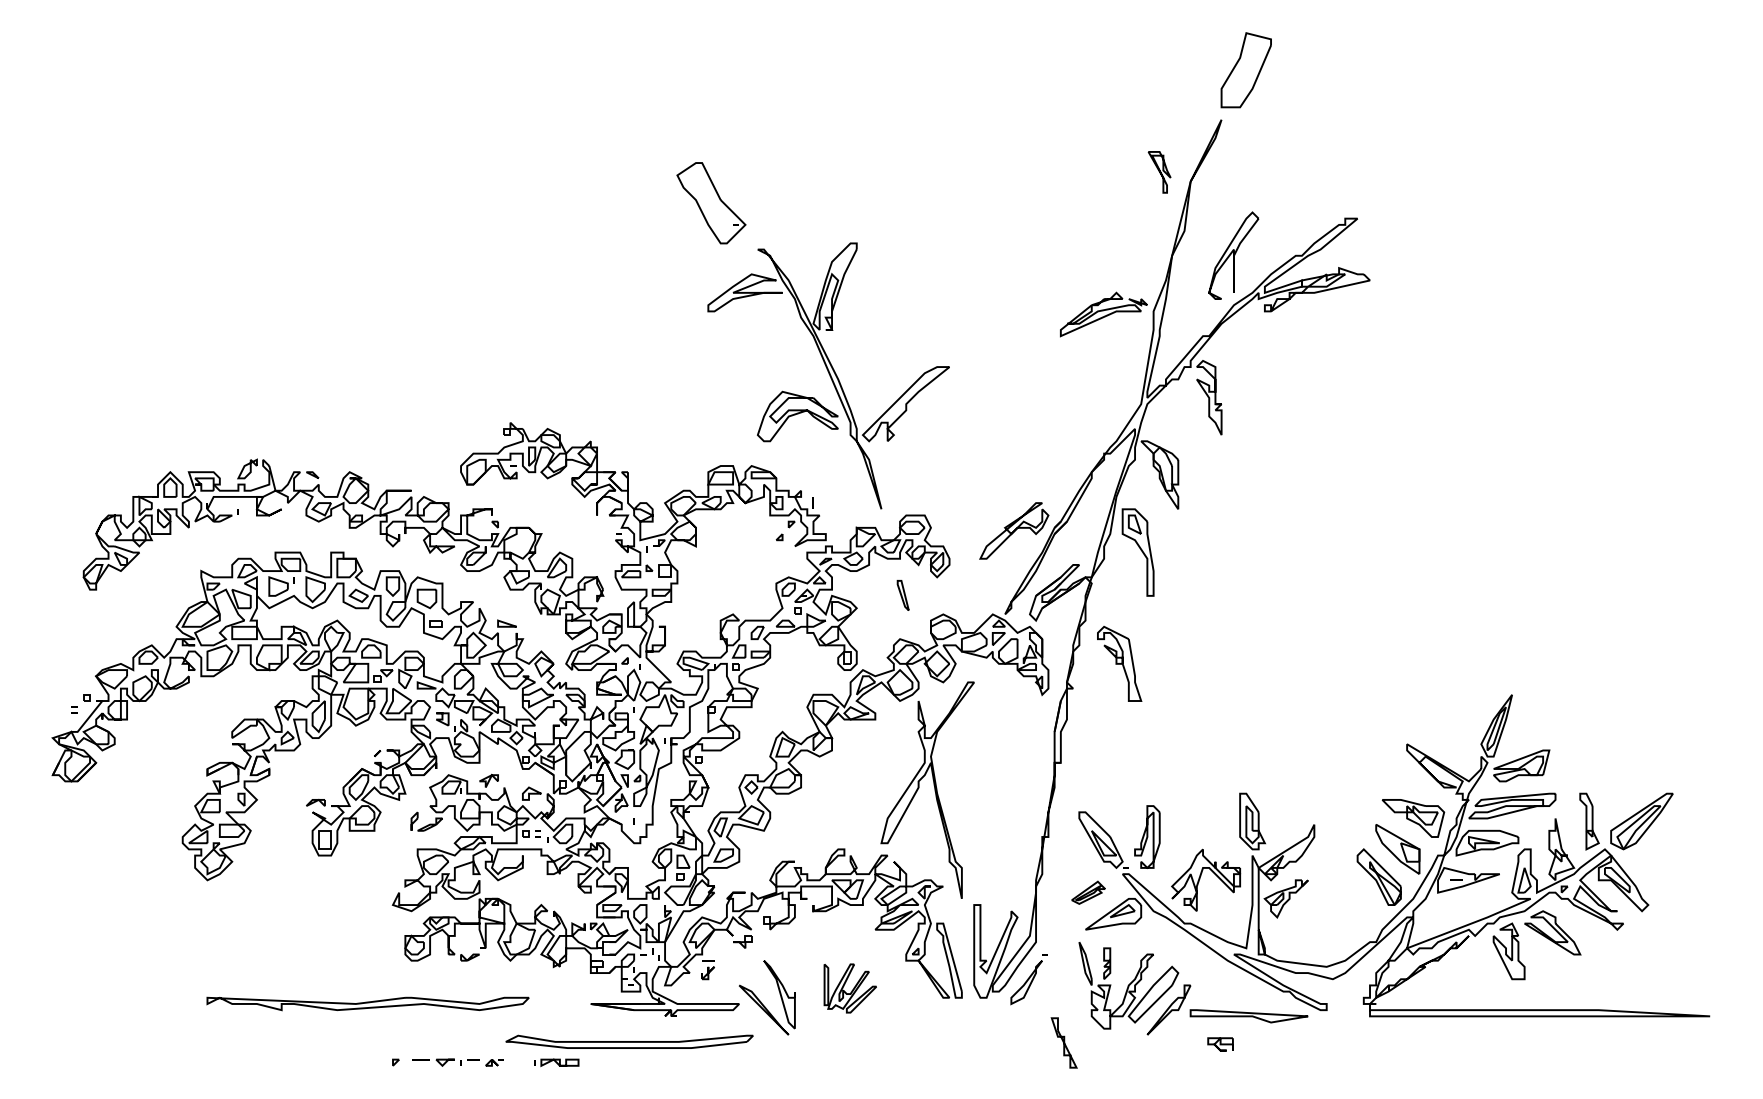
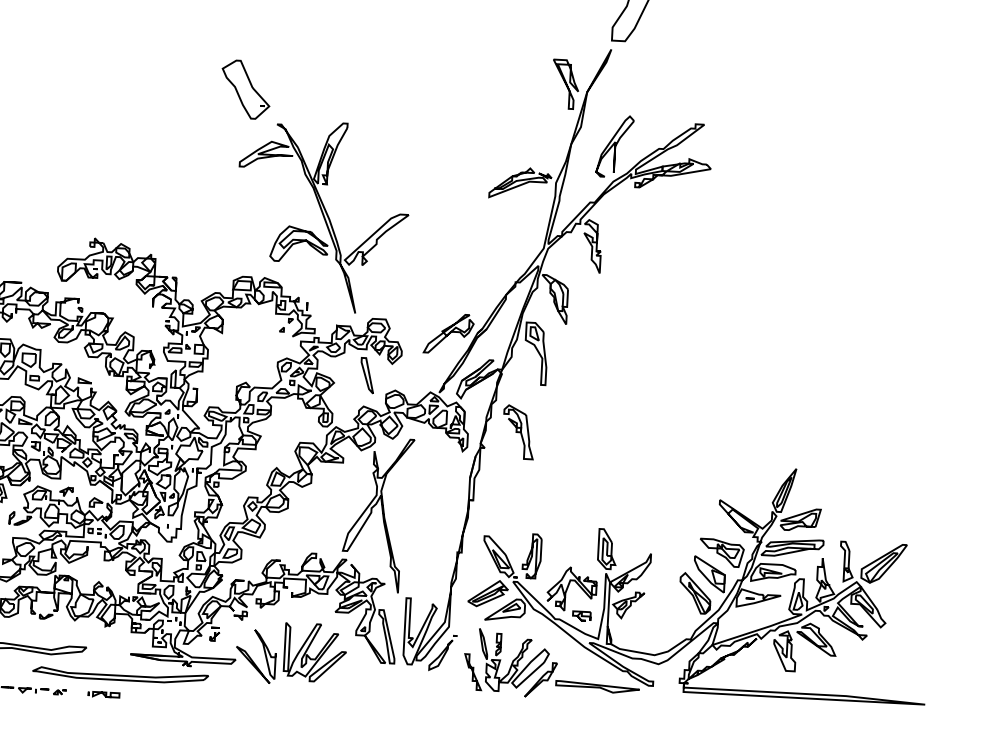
part: (1159, 172) -> (565, 84), size x1.67
part: (903, 595) -> (367, 375), size x1.67
part: (1088, 892) -> (488, 593), size x1.67
part: (850, 988) -> (315, 652), size x1.67
part: (629, 1041) -> (120, 675), moved
part: (1063, 1042) -> (472, 671), moved
part: (1220, 1044) -> (581, 616), moved

